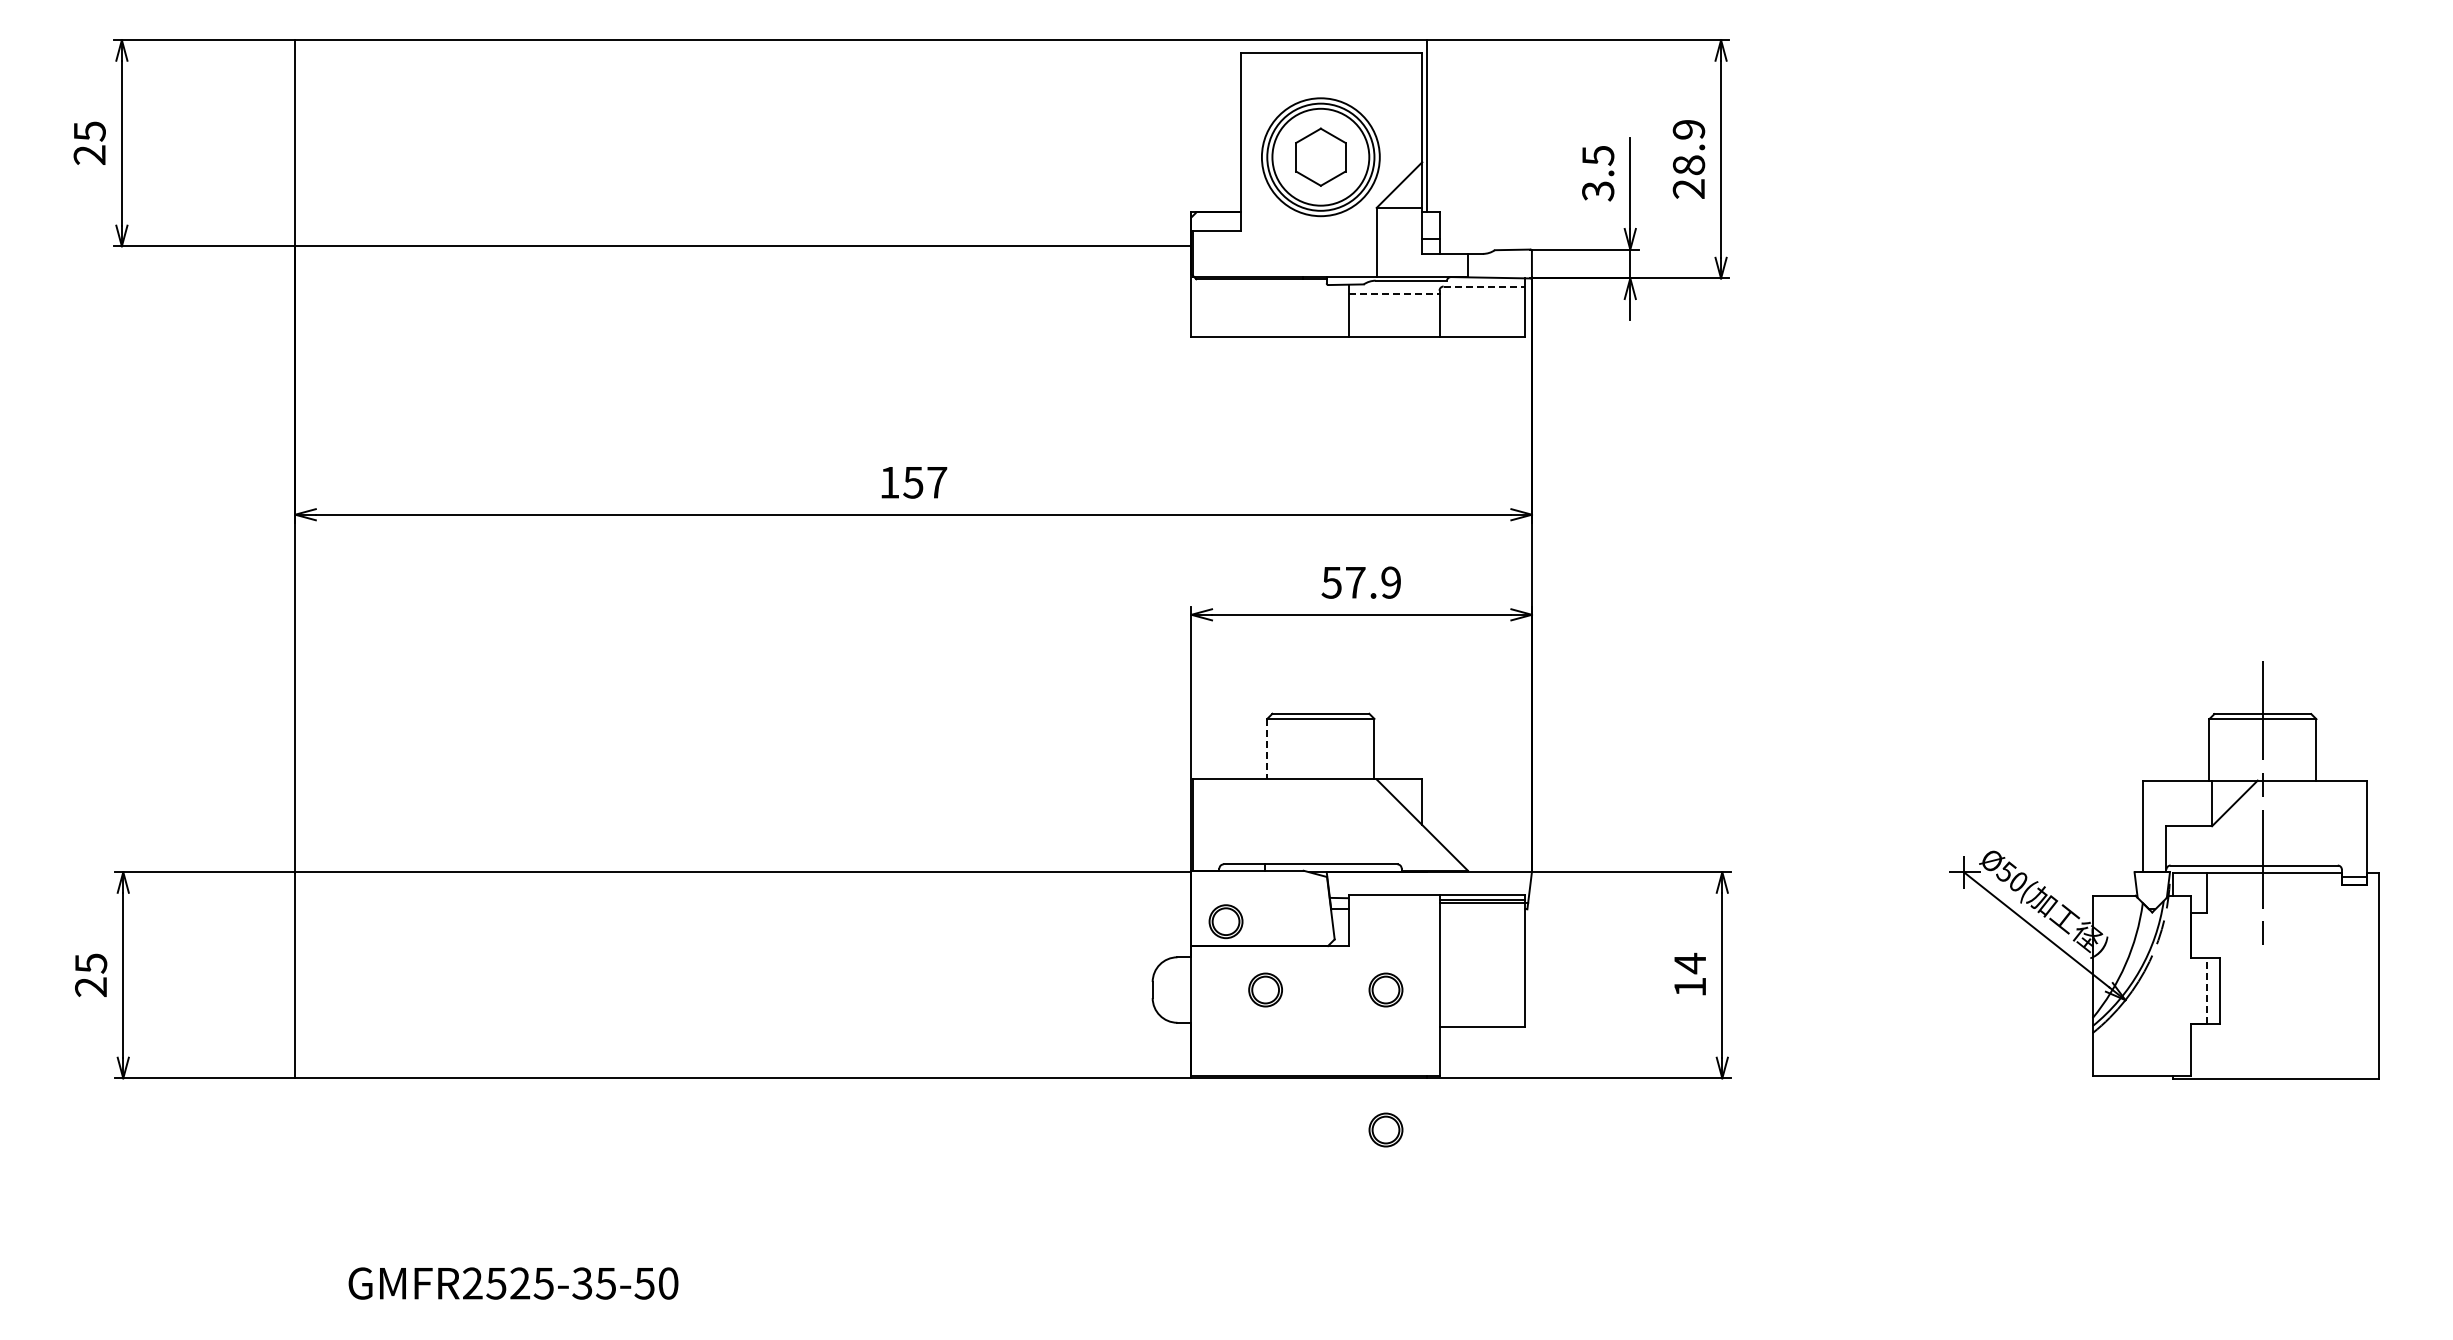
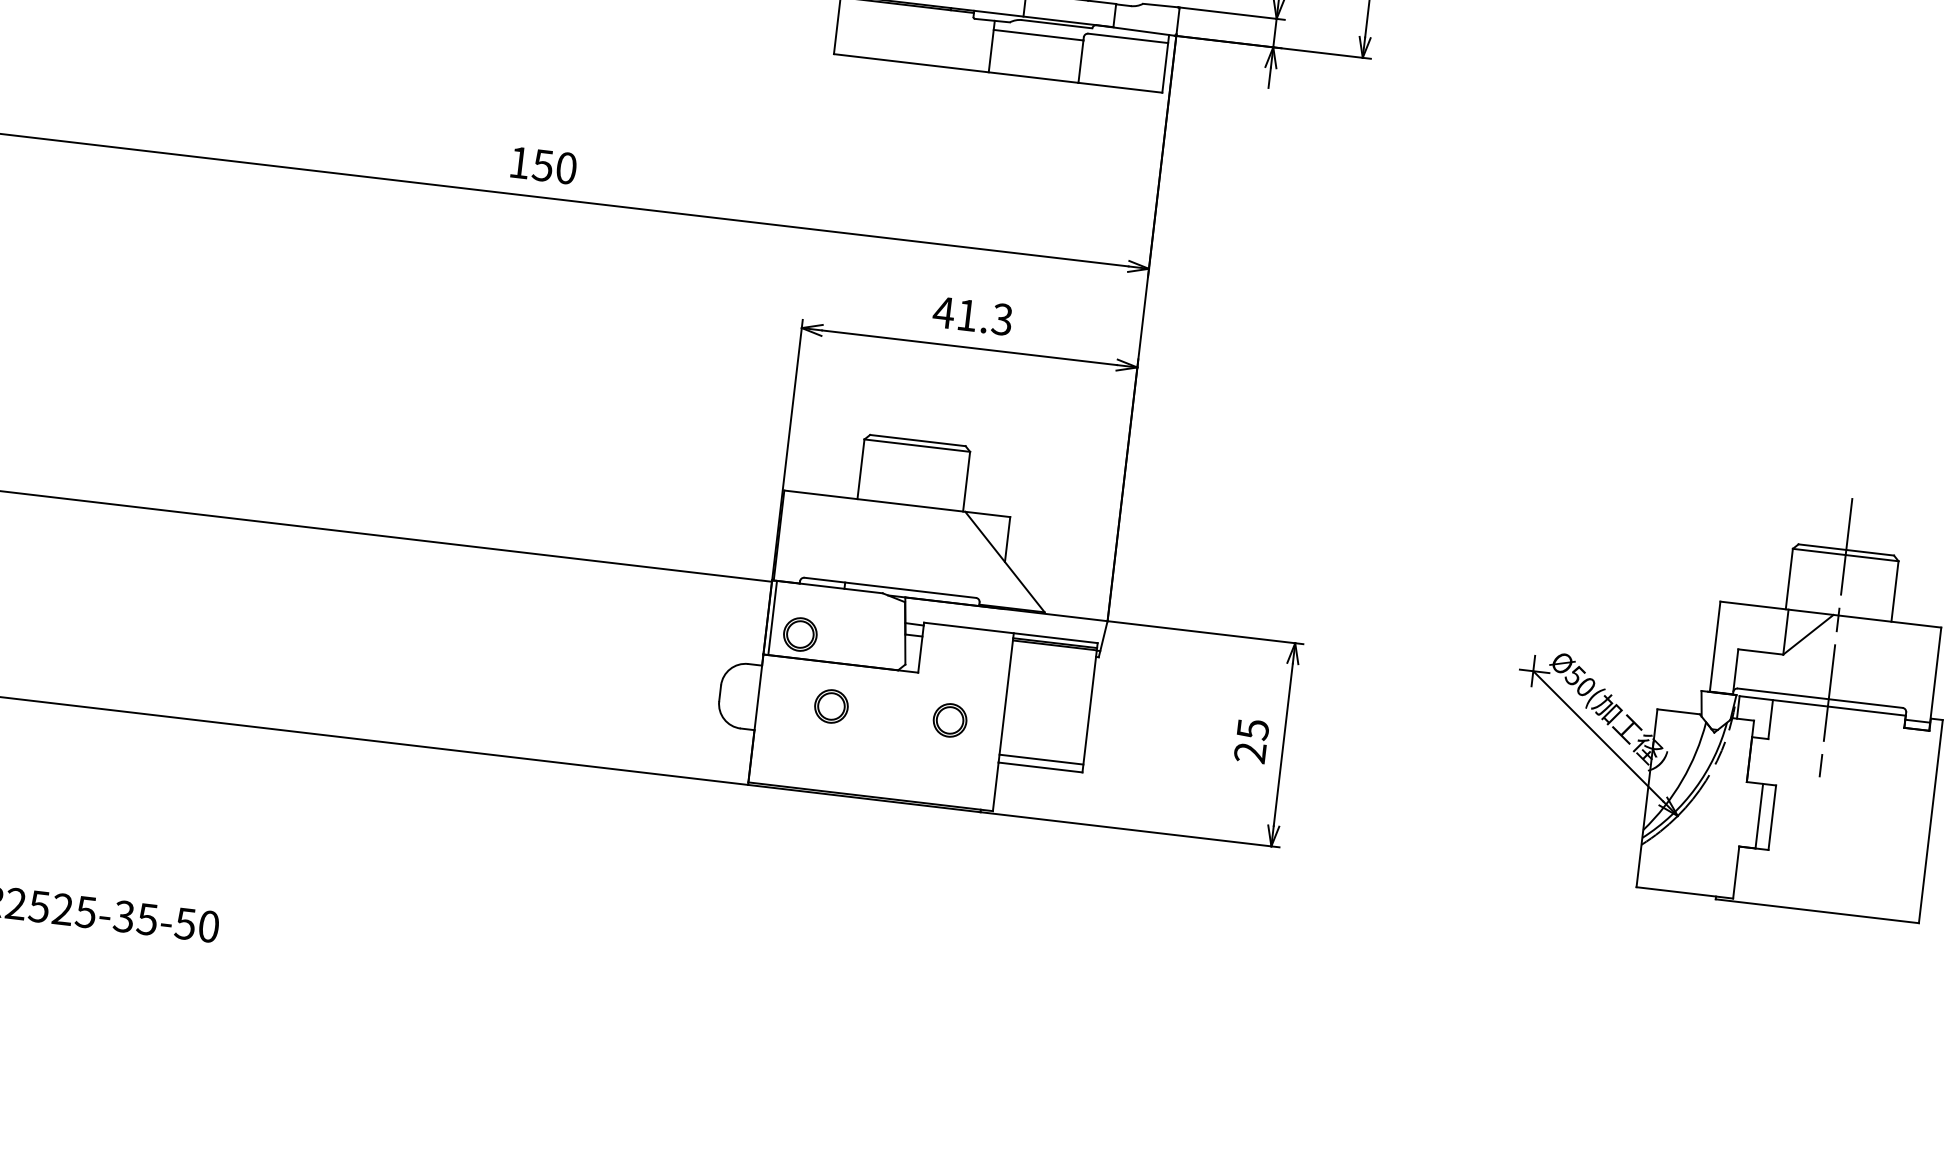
line: (1484, 286) -> (1128, 38), dashed -> solid
line: (1394, 293) -> (1039, 34), dashed -> solid
text: (937, 482) -> (566, 168), 157 -> 150
text: (1360, 582) -> (972, 315), 57.9 -> 41.3
line: (1267, 749) -> (861, 469), dashed -> solid
line: (1196, 908) -> (772, 618), added
text: (1690, 974) -> (1252, 740), 14 -> 25
line: (2207, 990) -> (1759, 815), dashed -> solid
line: (1481, 1018) -> (1040, 759), added
part: (1385, 1129) -> (933, 857), removed

